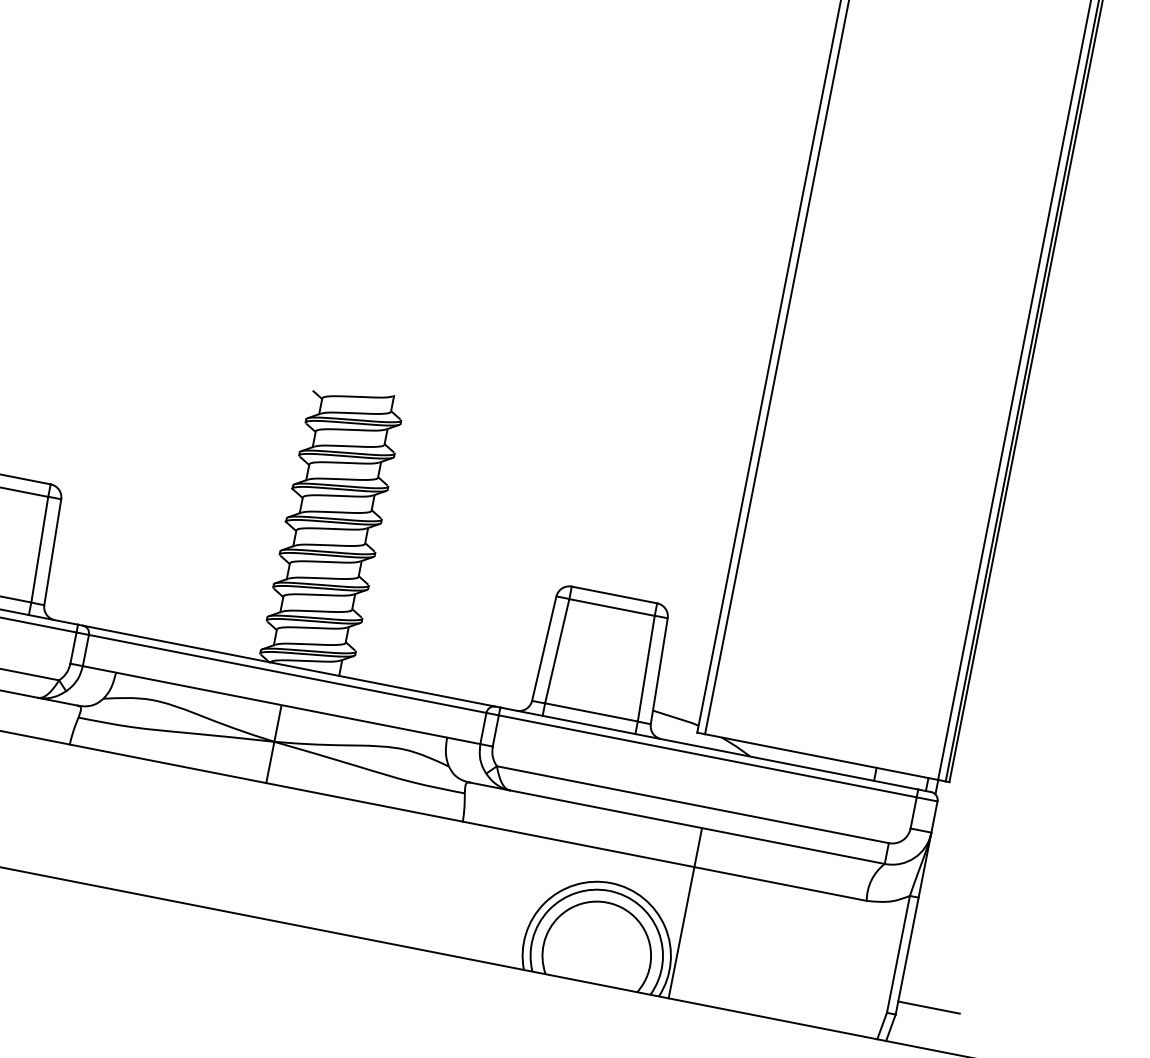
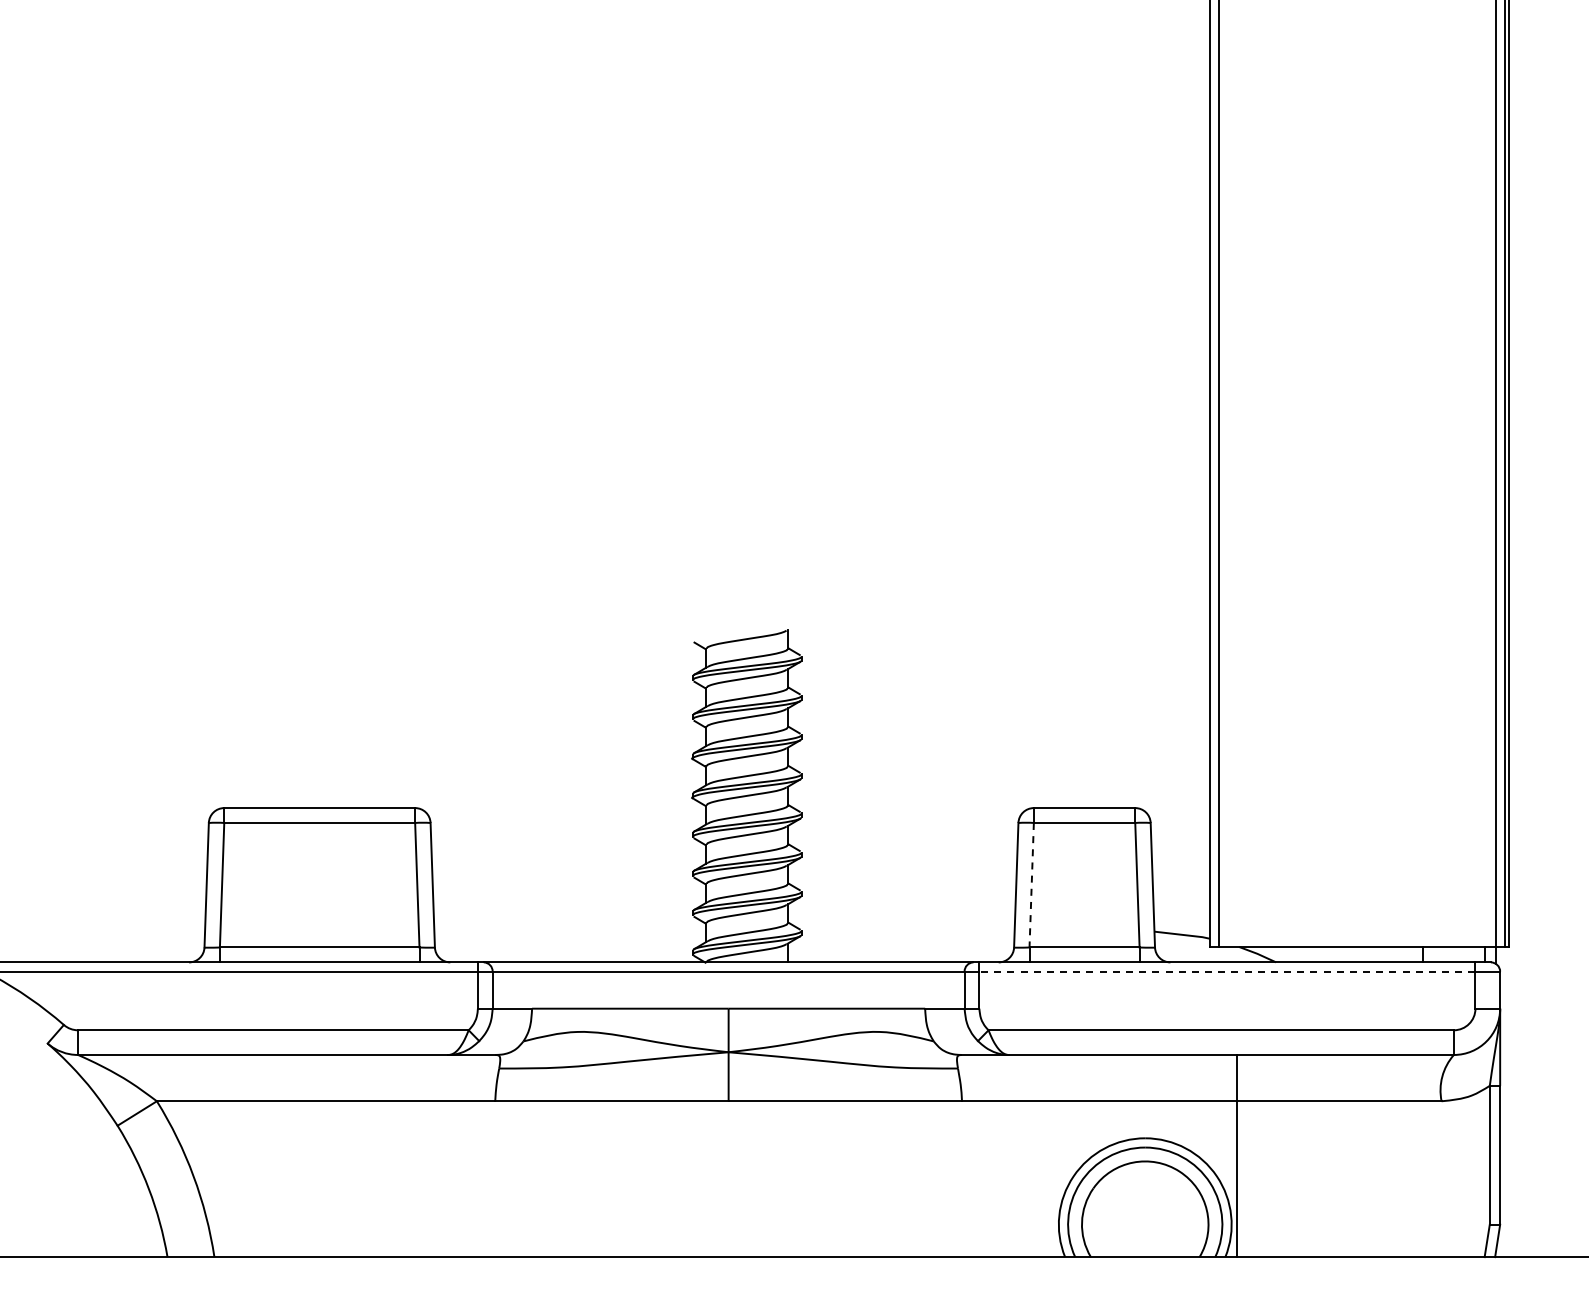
line: (557, 651) -> (1031, 885), solid -> dashed
line: (707, 756) -> (1226, 971), solid -> dashed
line: (928, 1007) -> (1536, 1209), removed

